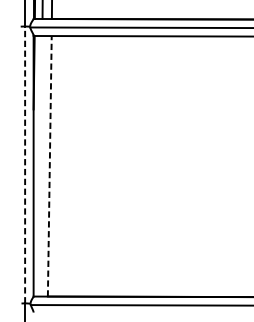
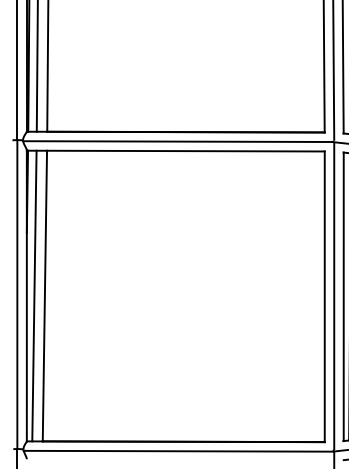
line: (25, 164) -> (17, 294), dashed -> solid
line: (40, 165) -> (34, 295), added
line: (49, 165) -> (44, 295), dashed -> solid

